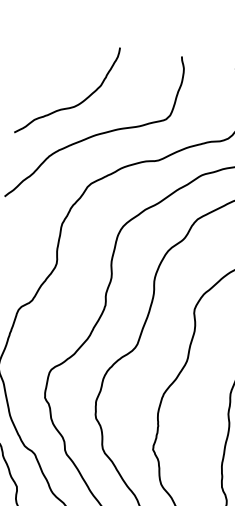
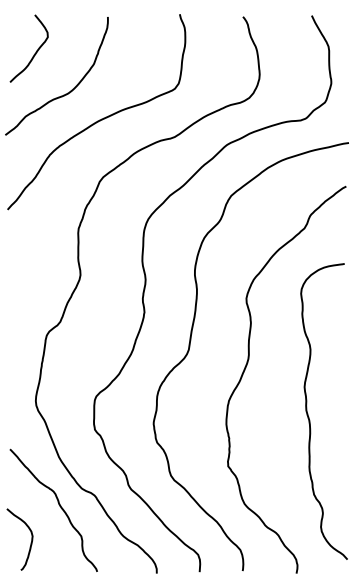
curve: (51, 67) -> (34, 53), added

